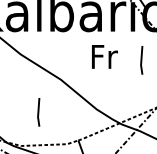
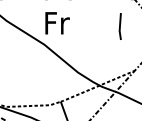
text: (104, 56) -> (57, 22), moved
line: (38, 112) -> (23, 75), removed

